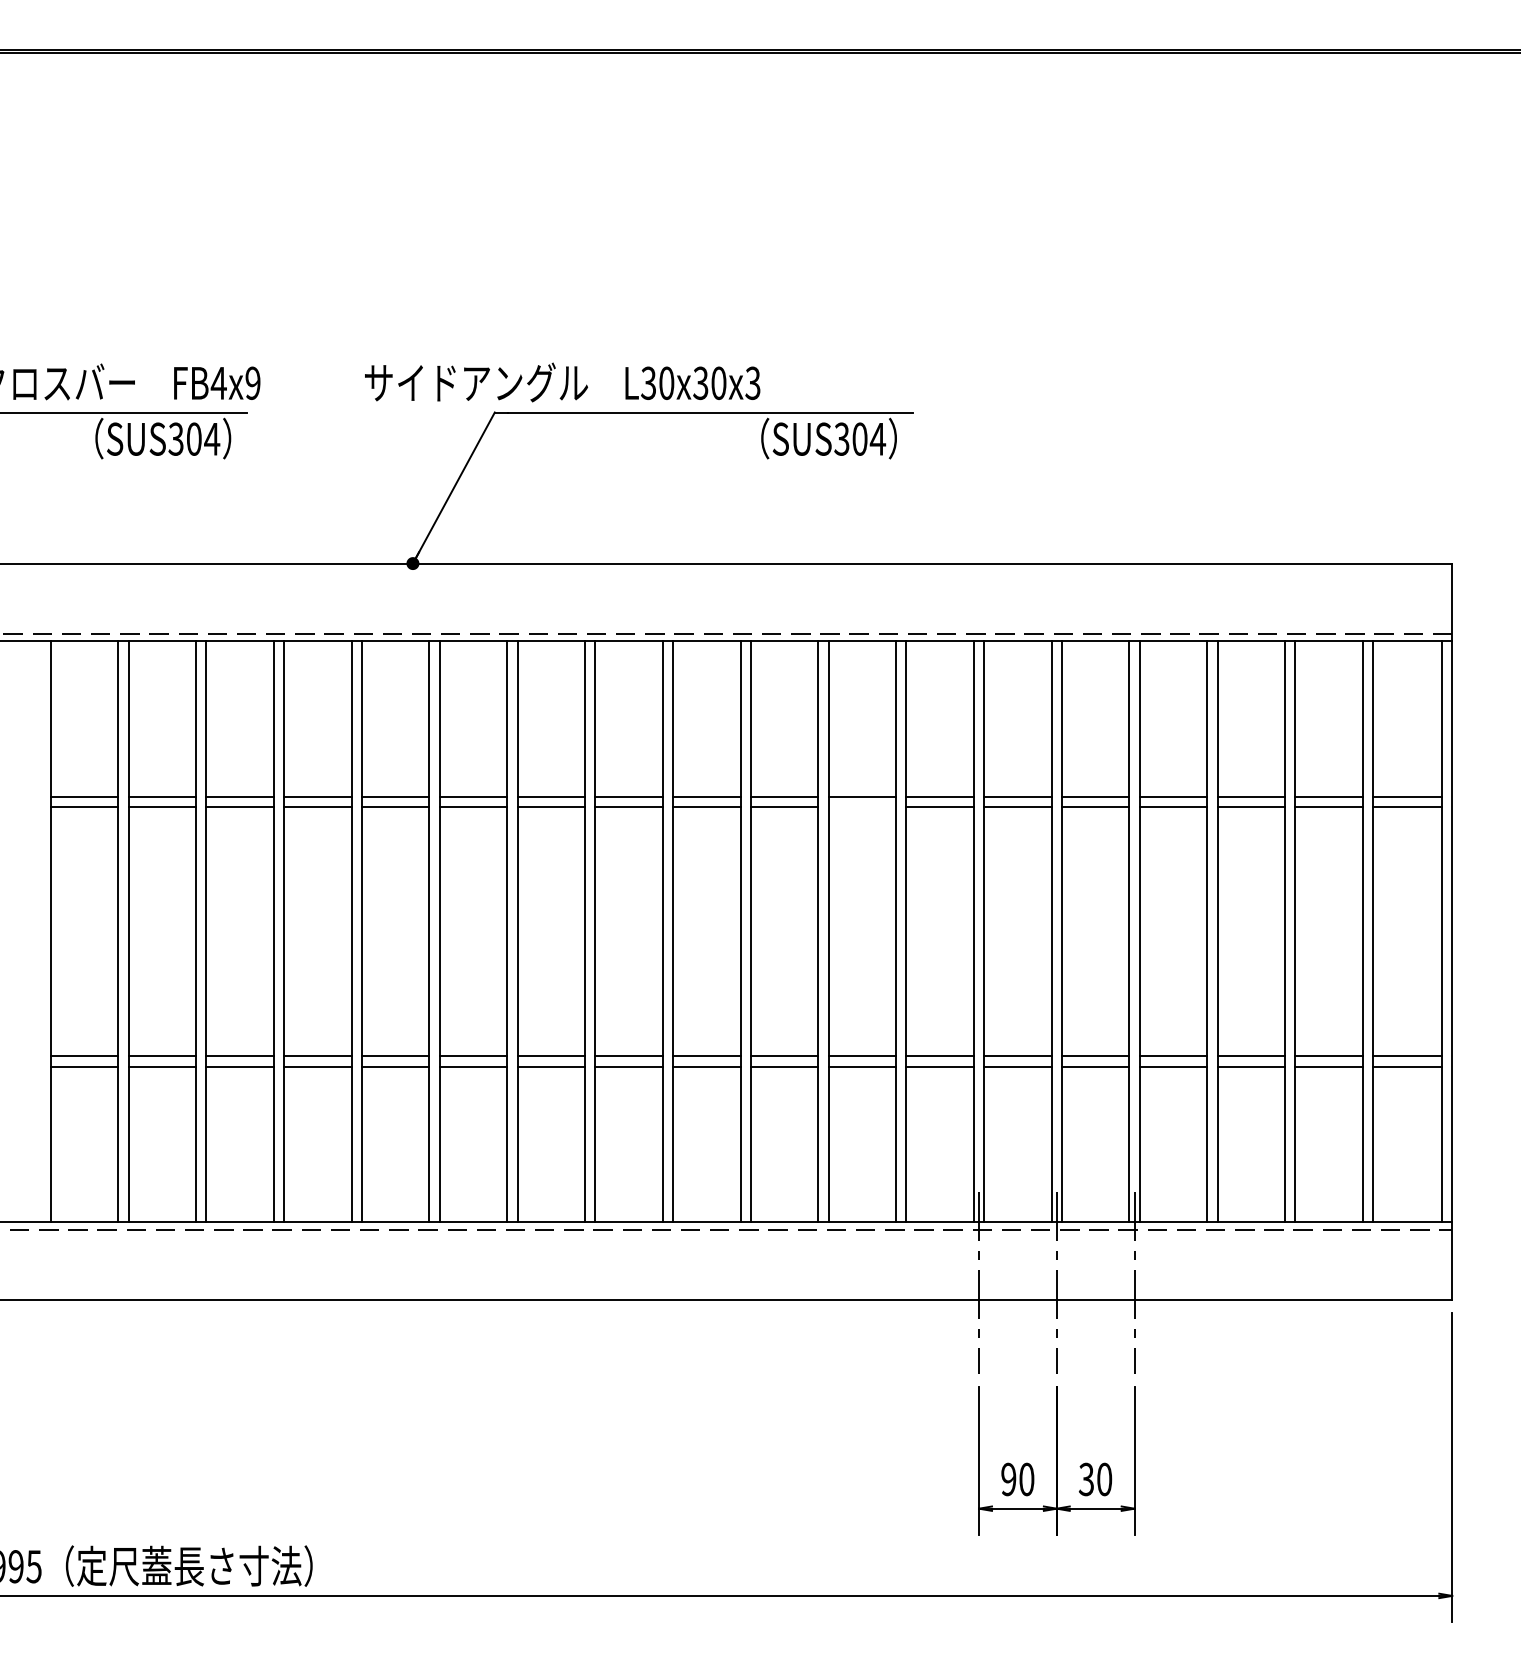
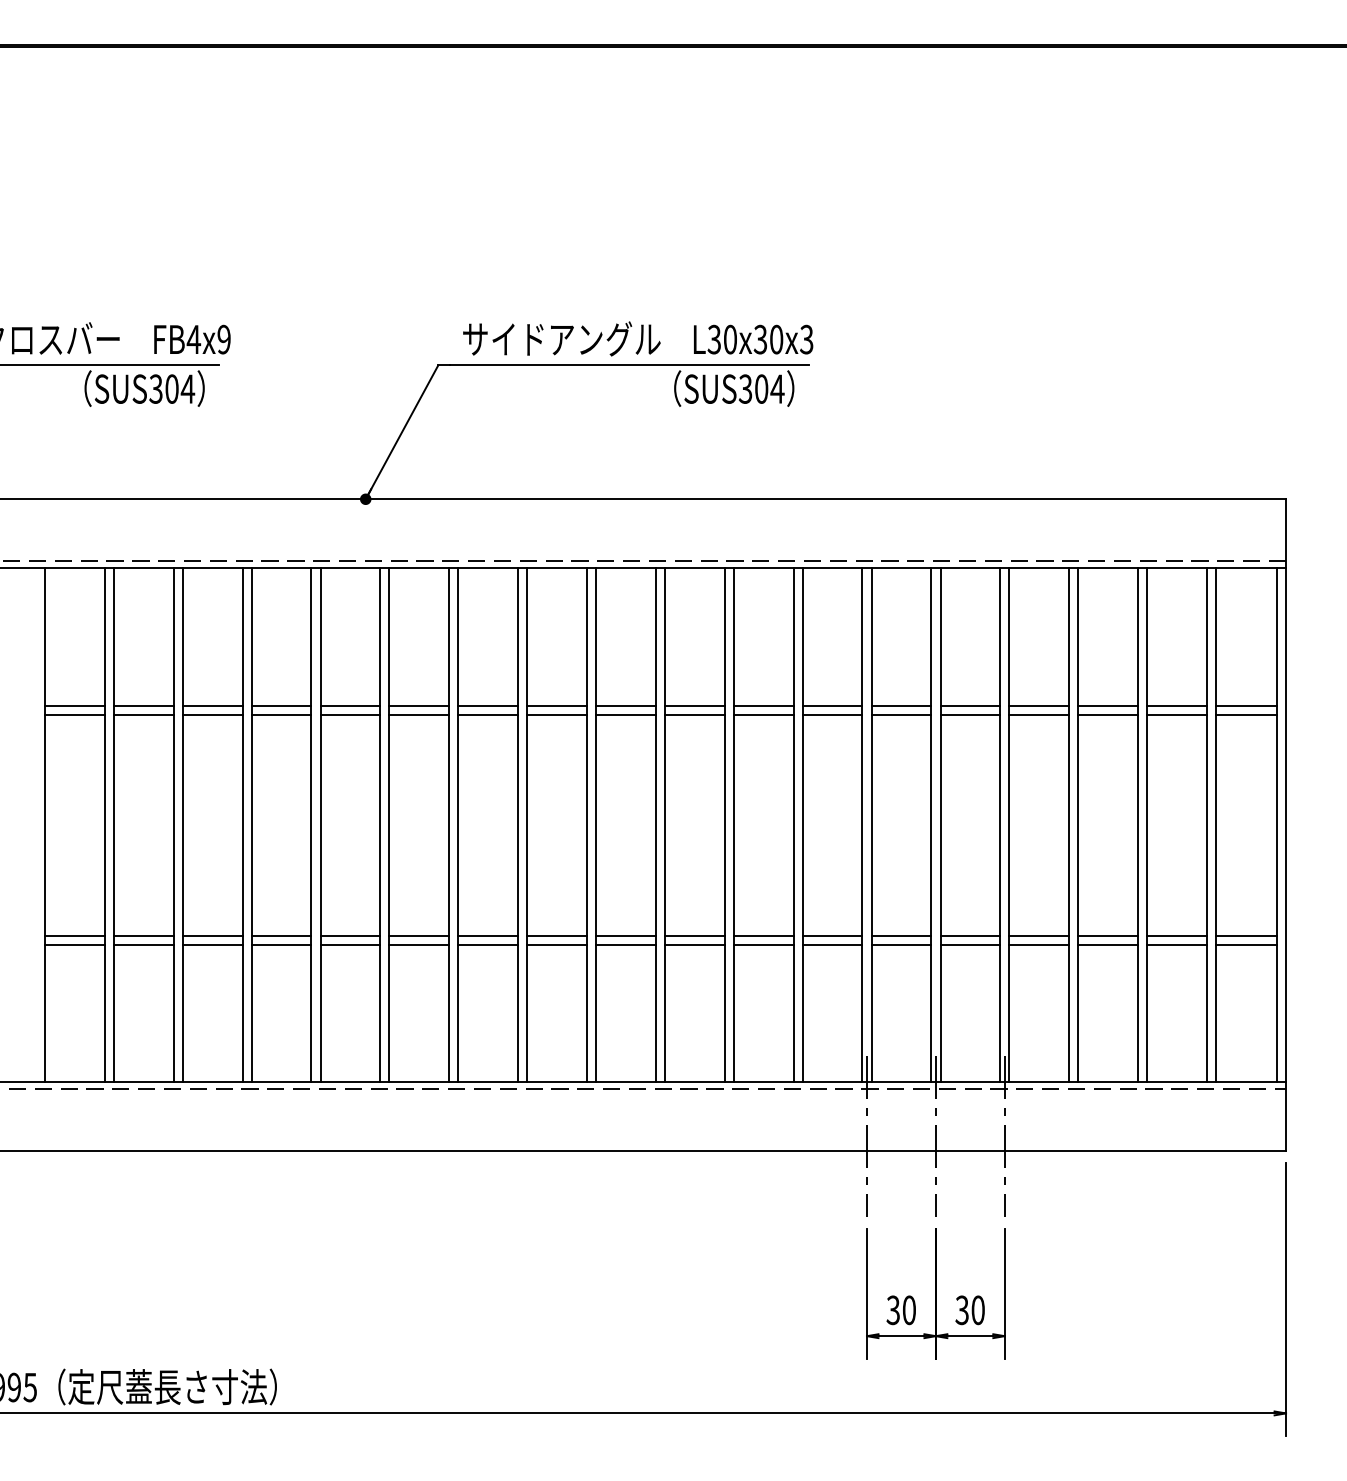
text: (562, 382) -> (638, 338), moved
line: (862, 807) -> (763, 715), added
text: (1008, 1479) -> (893, 1310), 90 -> 30

